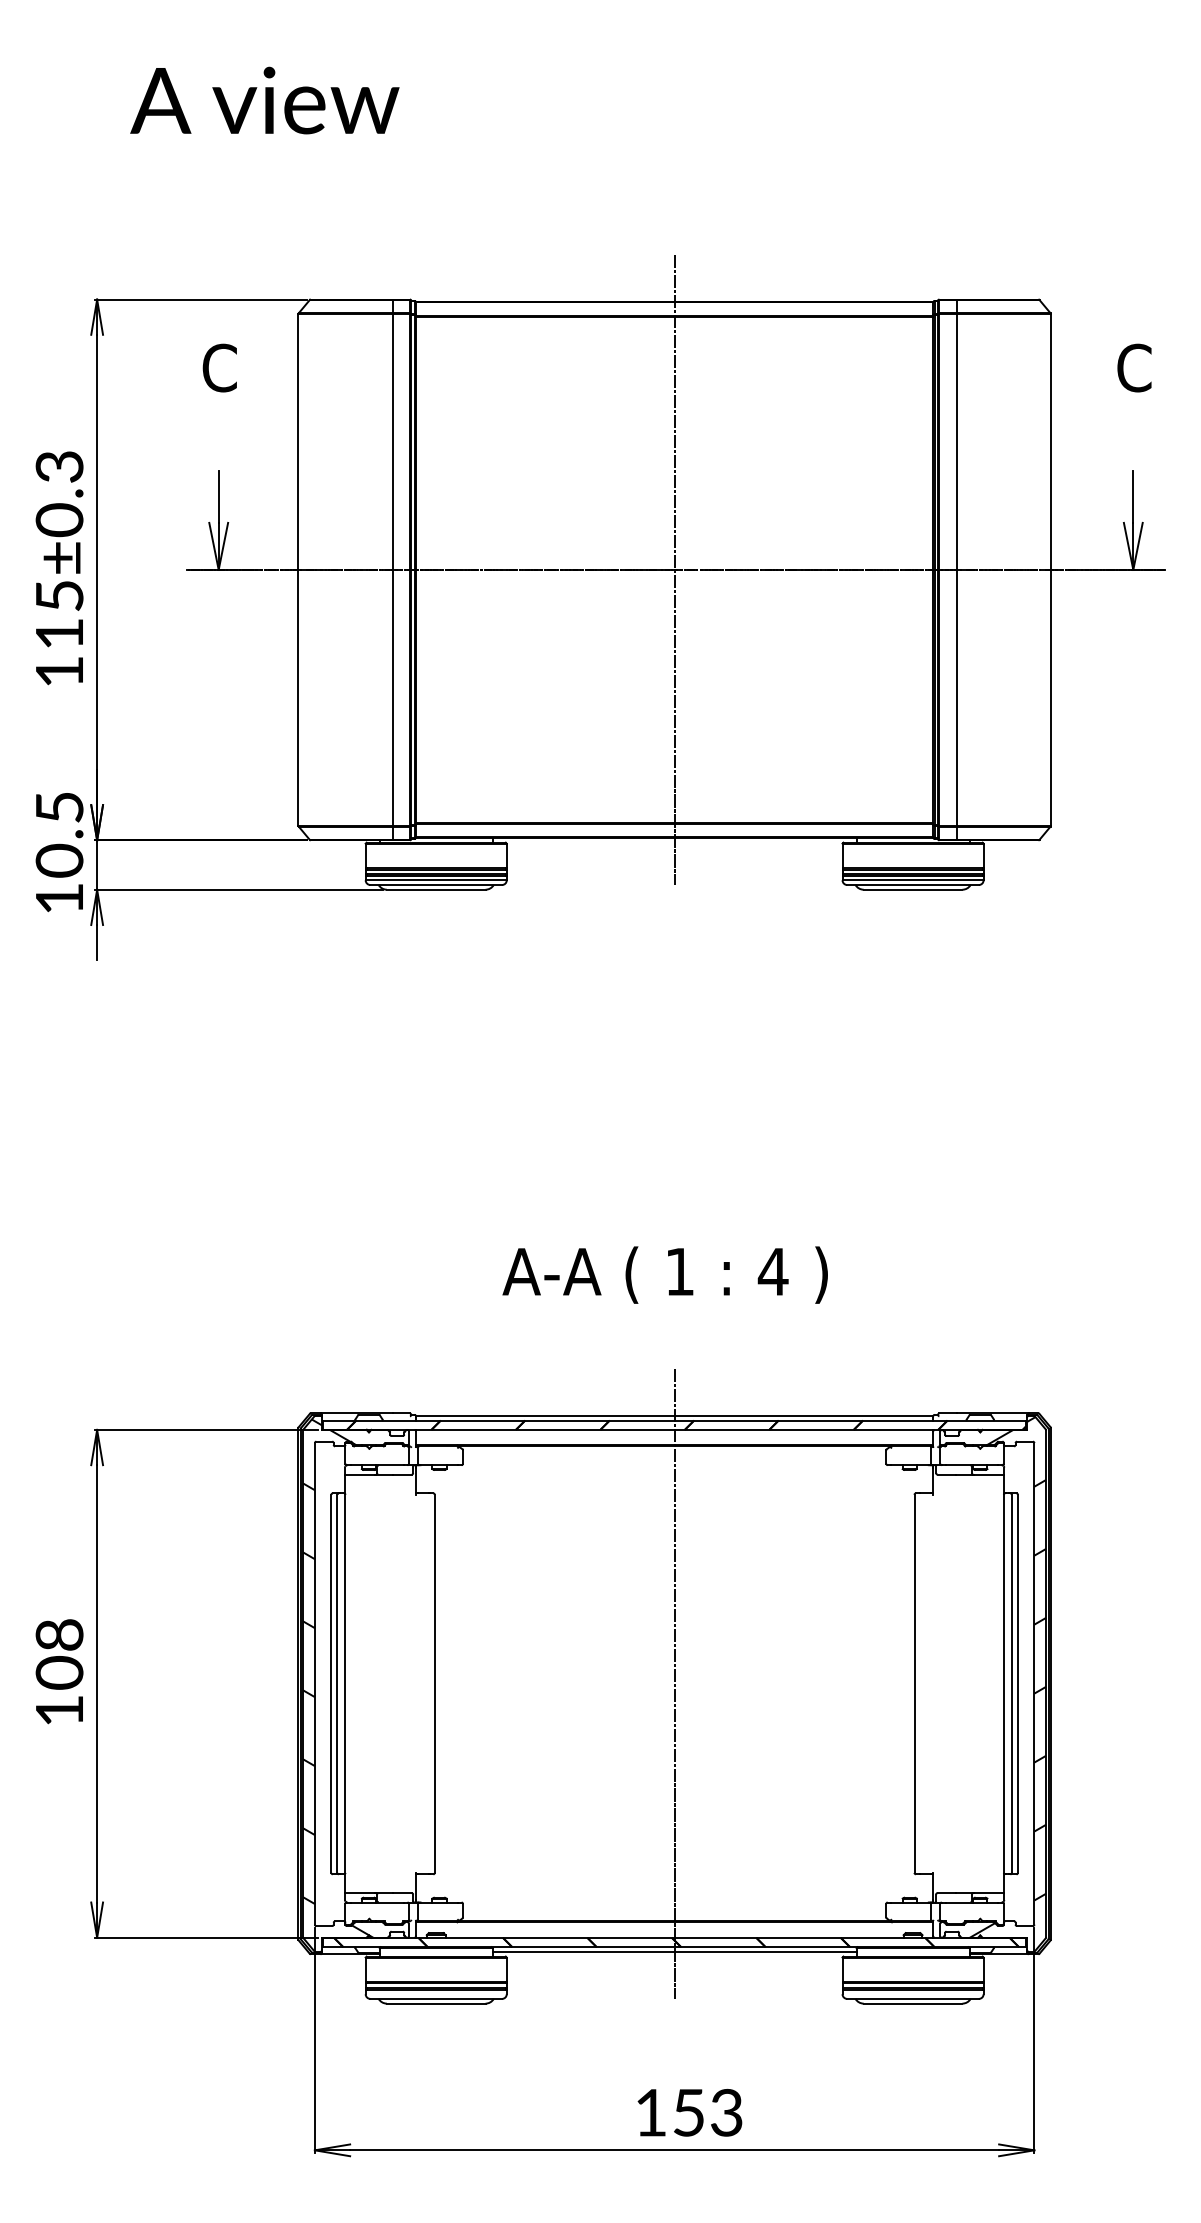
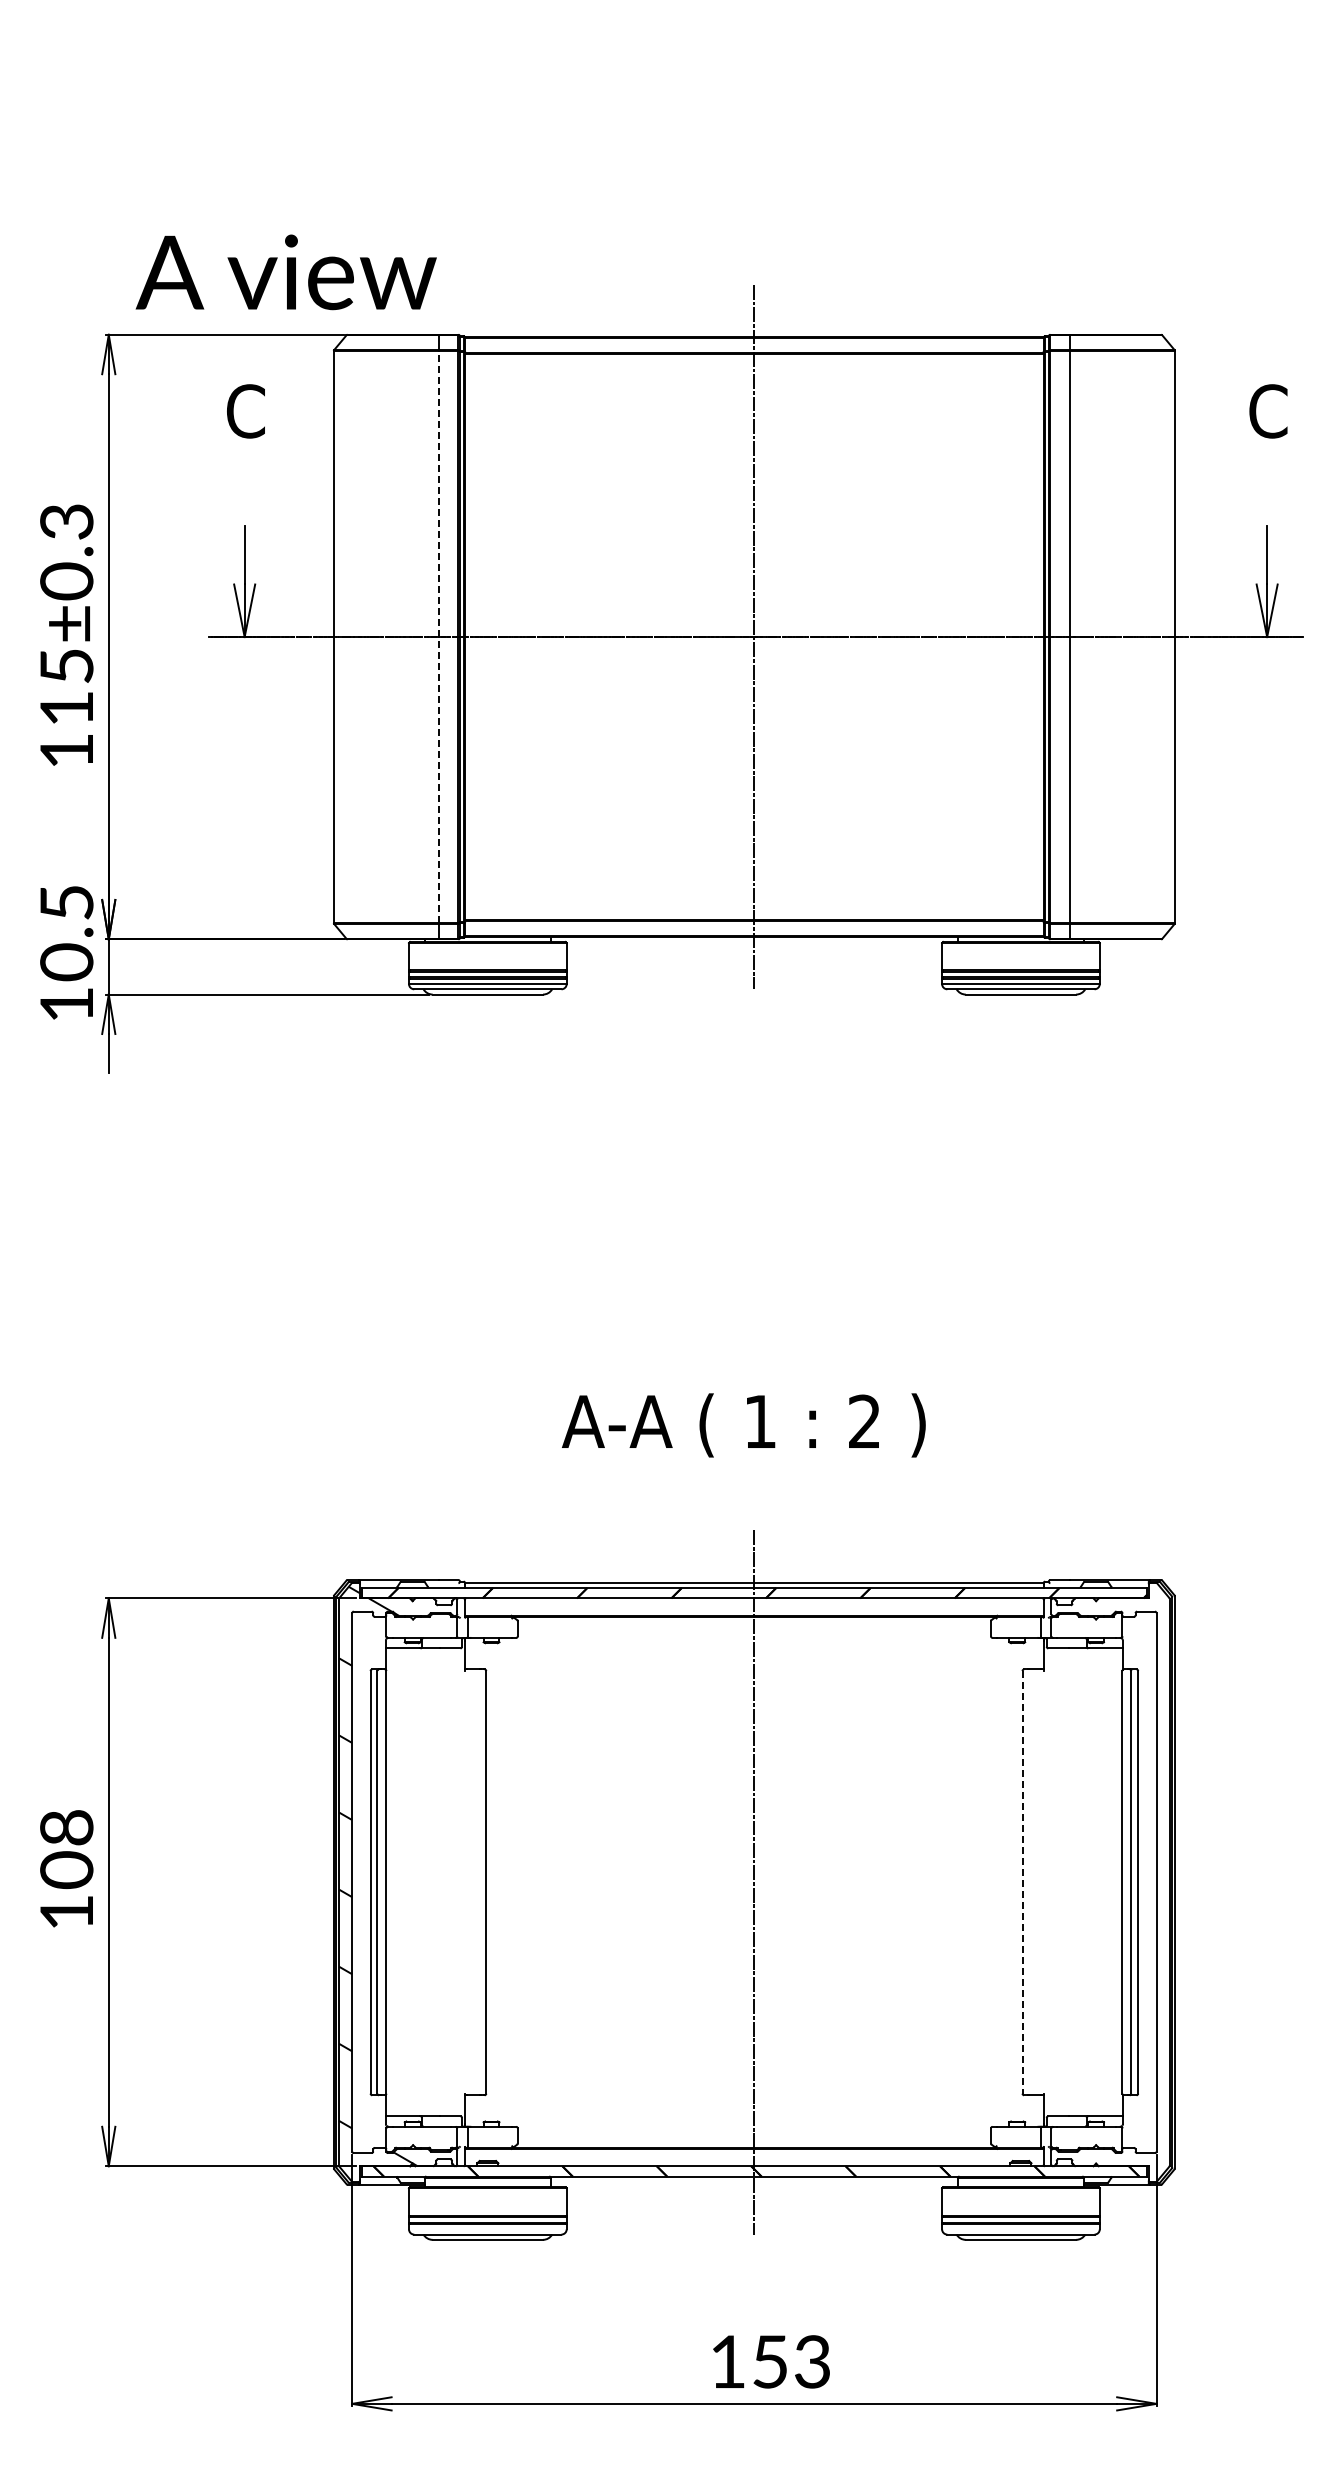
text: (264, 100) -> (285, 272), moved
line: (392, 570) -> (438, 637), solid -> dashed
text: (773, 1270) -> (864, 1420), 4 -> 2
hatch: (1007, 1677) -> (1126, 1875), removed
line: (914, 1683) -> (1022, 1882), solid -> dashed
line: (673, 1952) -> (753, 2182), removed

